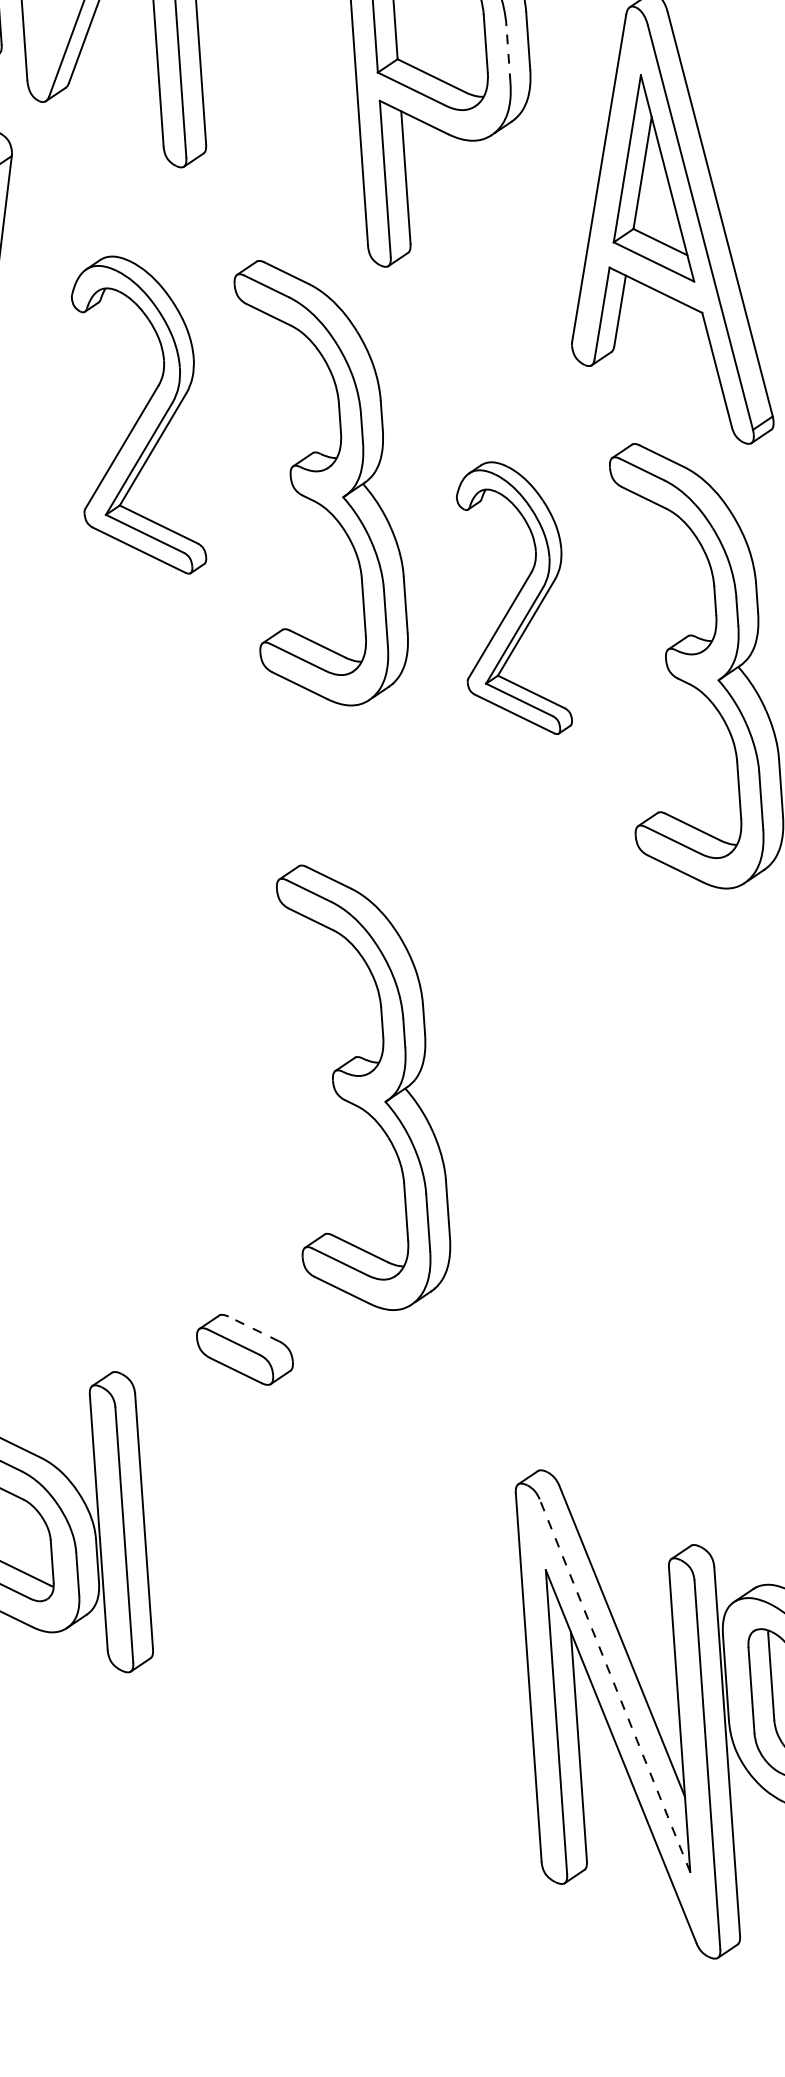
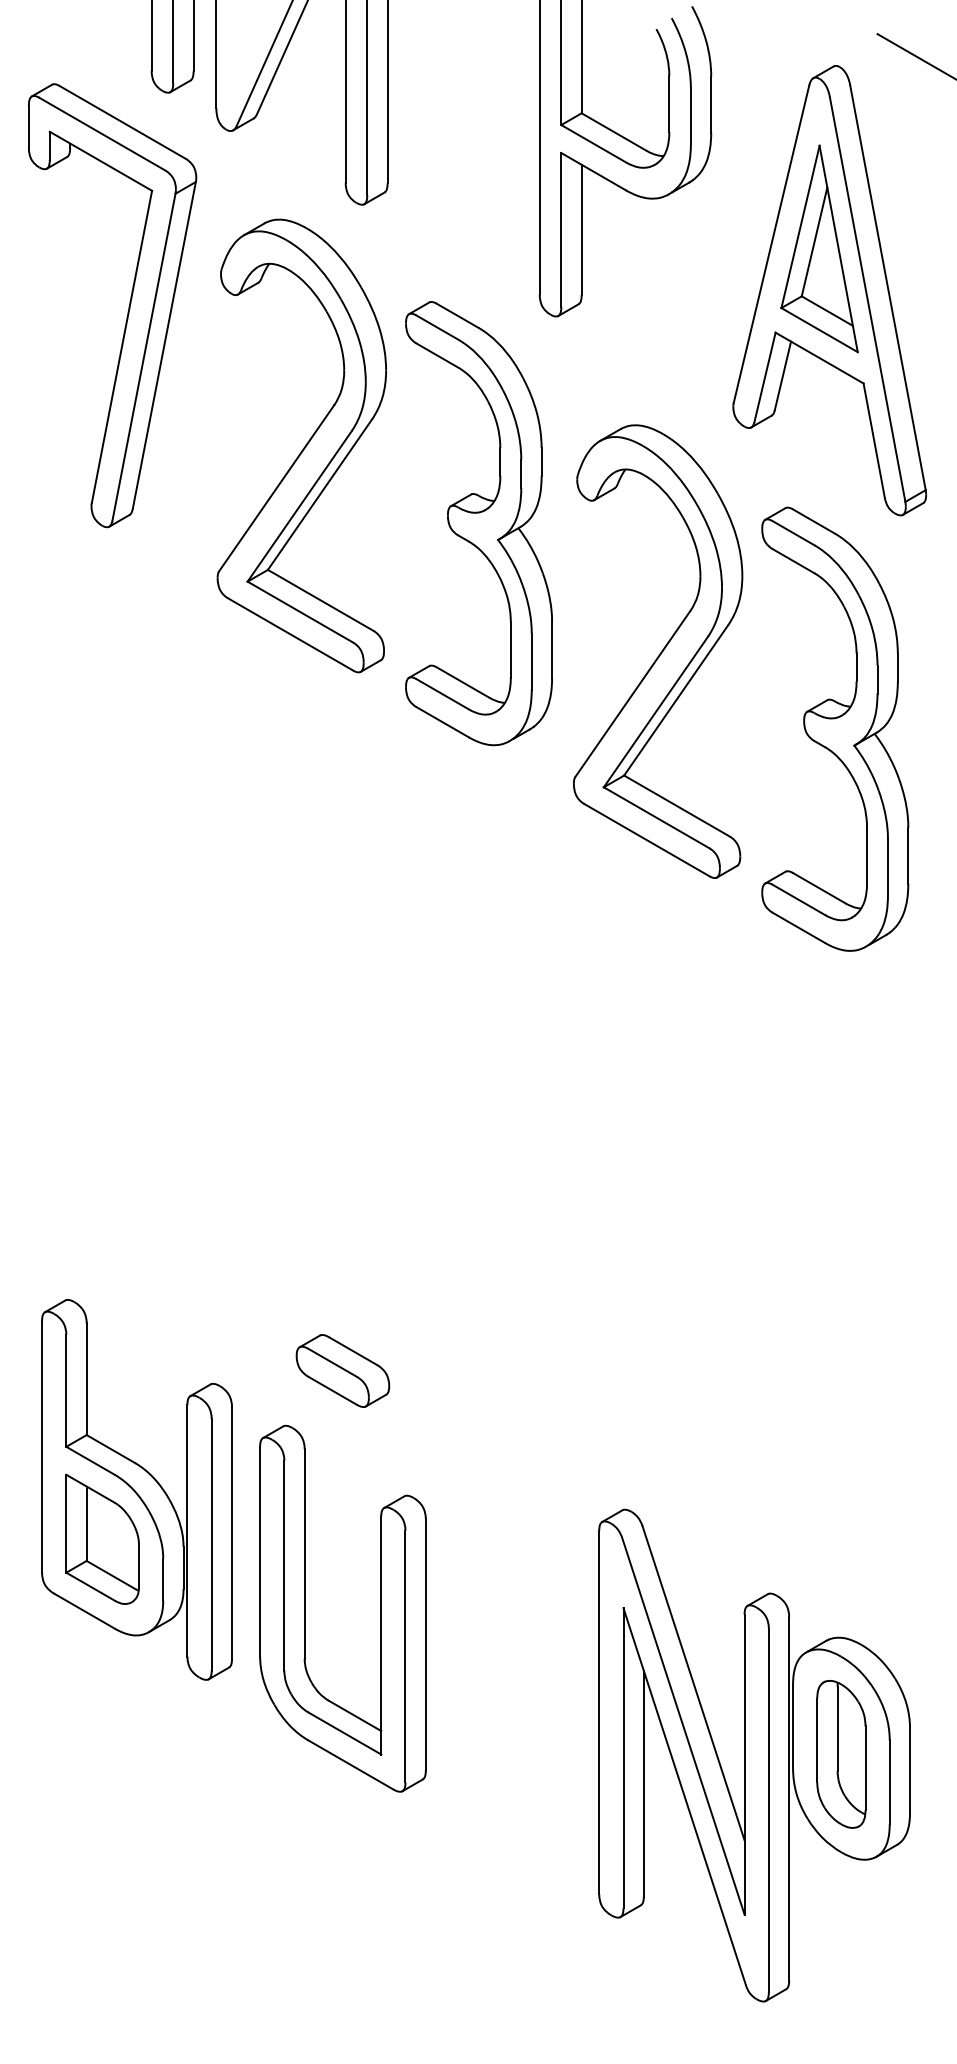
line: (508, 53) -> (690, 115), dashed -> solid
part: (137, 415) -> (301, 445), size x1.43
part: (513, 598) -> (658, 651), size x1.67
part: (364, 1086) -> (478, 1120), removed
line: (254, 1329) -> (353, 1351), dashed -> solid
part: (223, 1593) -> (305, 1608), added
line: (614, 1684) -> (683, 1725), dashed -> solid

